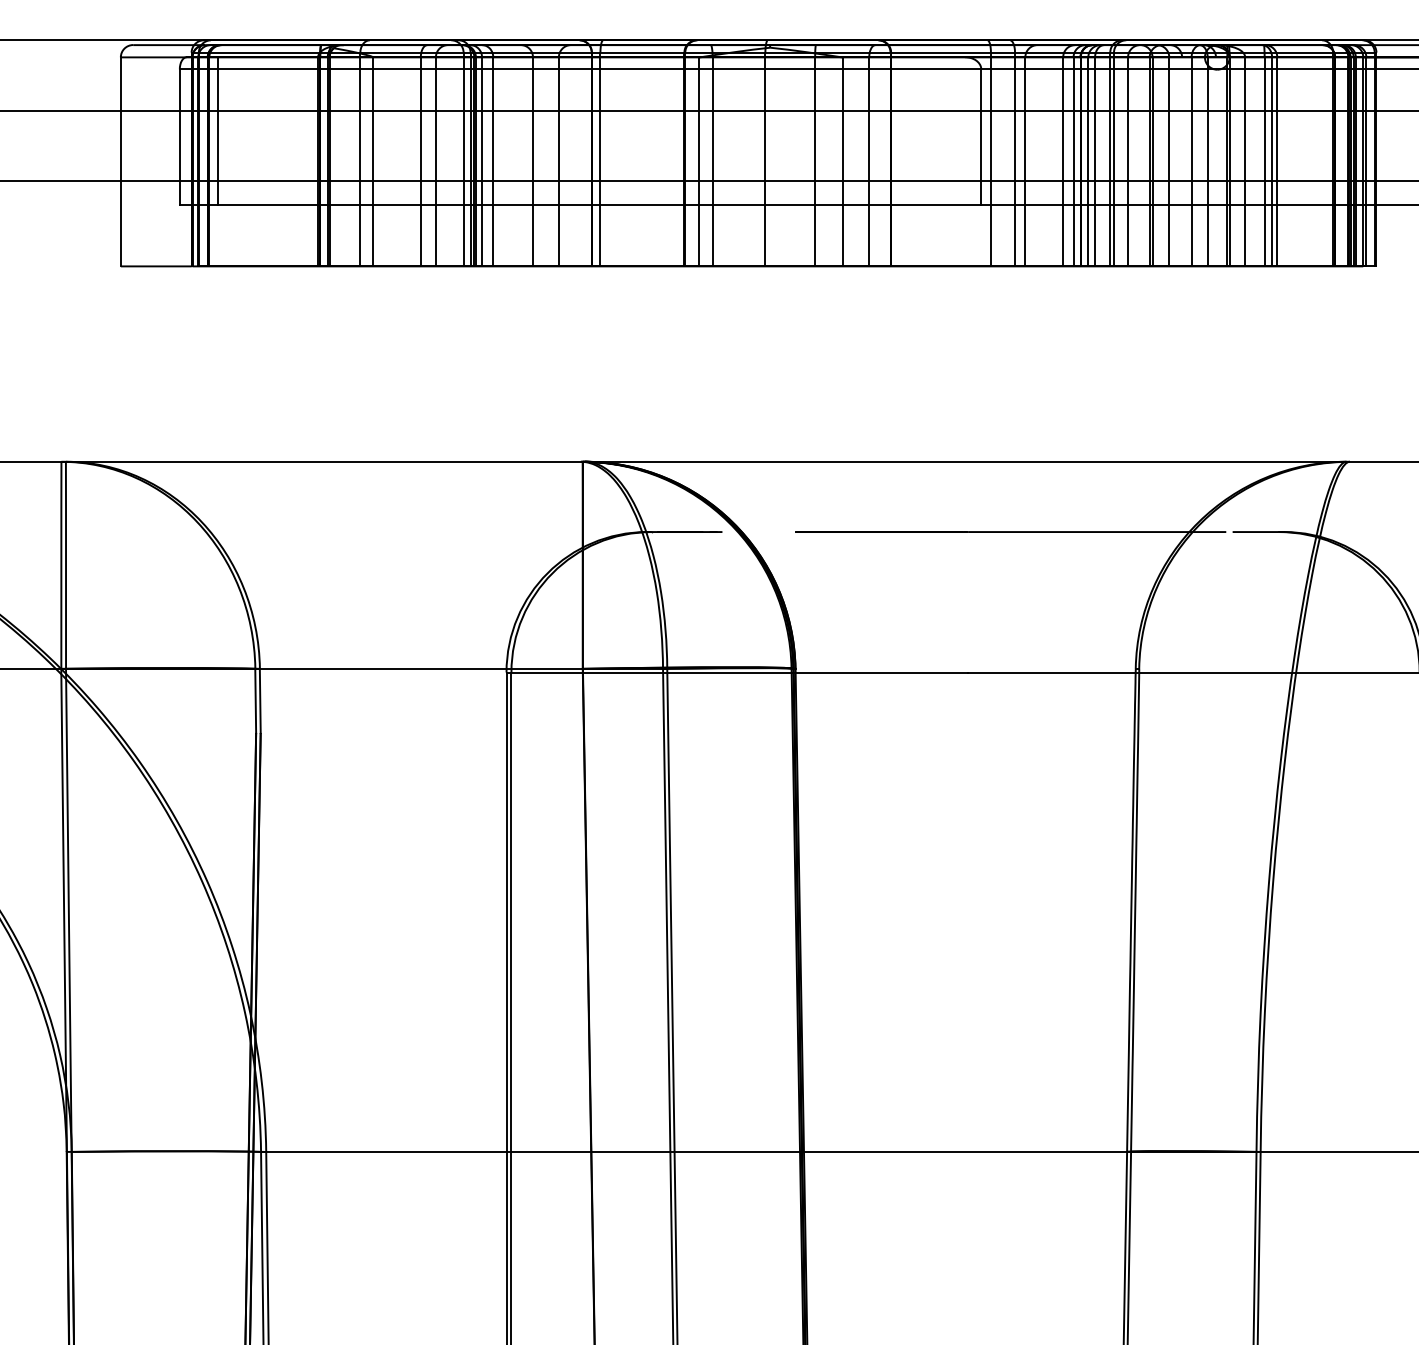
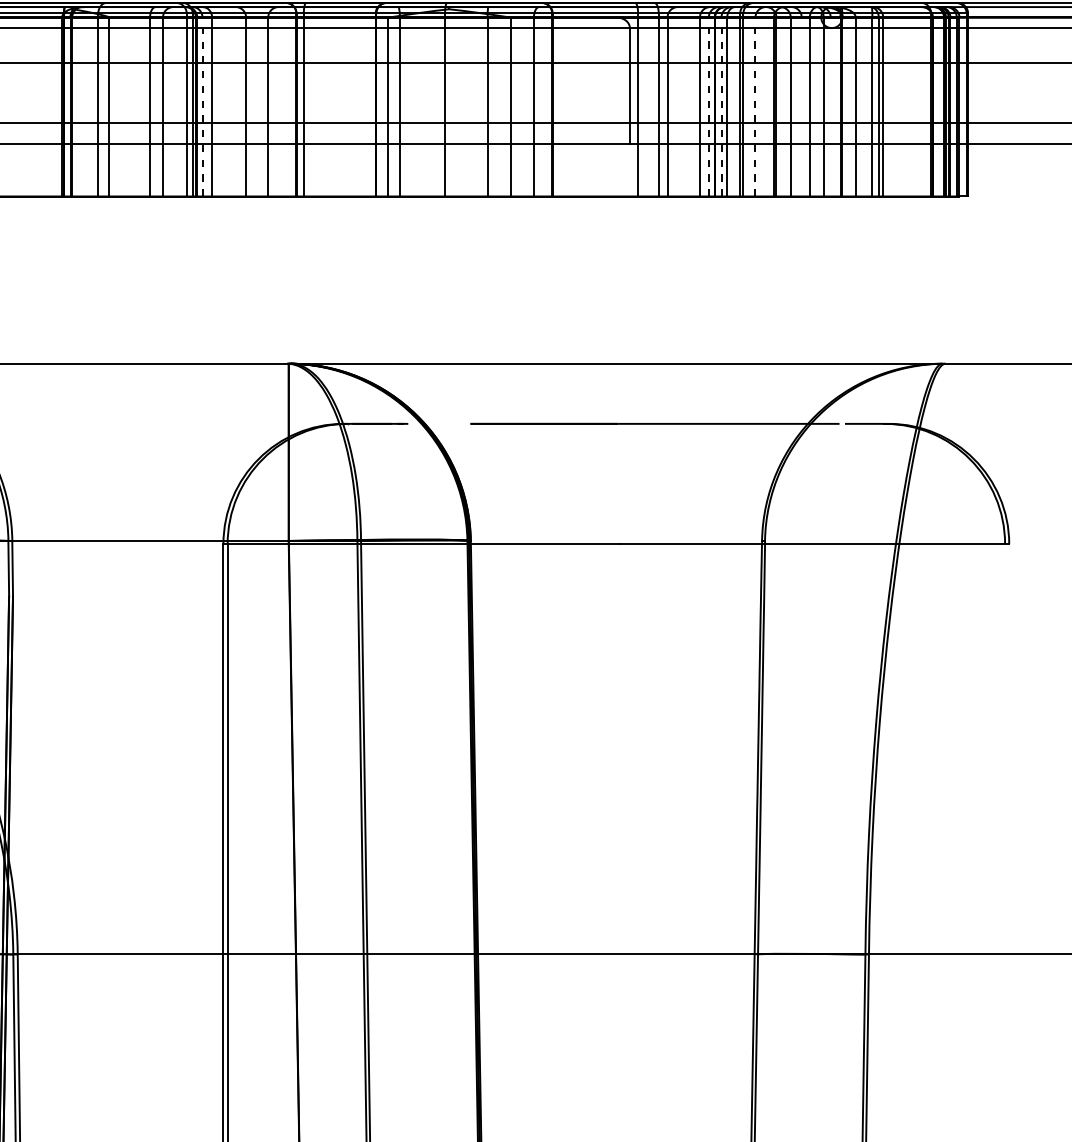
line: (482, 161) -> (202, 106), solid -> dashed
line: (1073, 161) -> (708, 106), solid -> dashed
line: (1088, 161) -> (721, 106), solid -> dashed
line: (1128, 161) -> (755, 106), solid -> dashed

